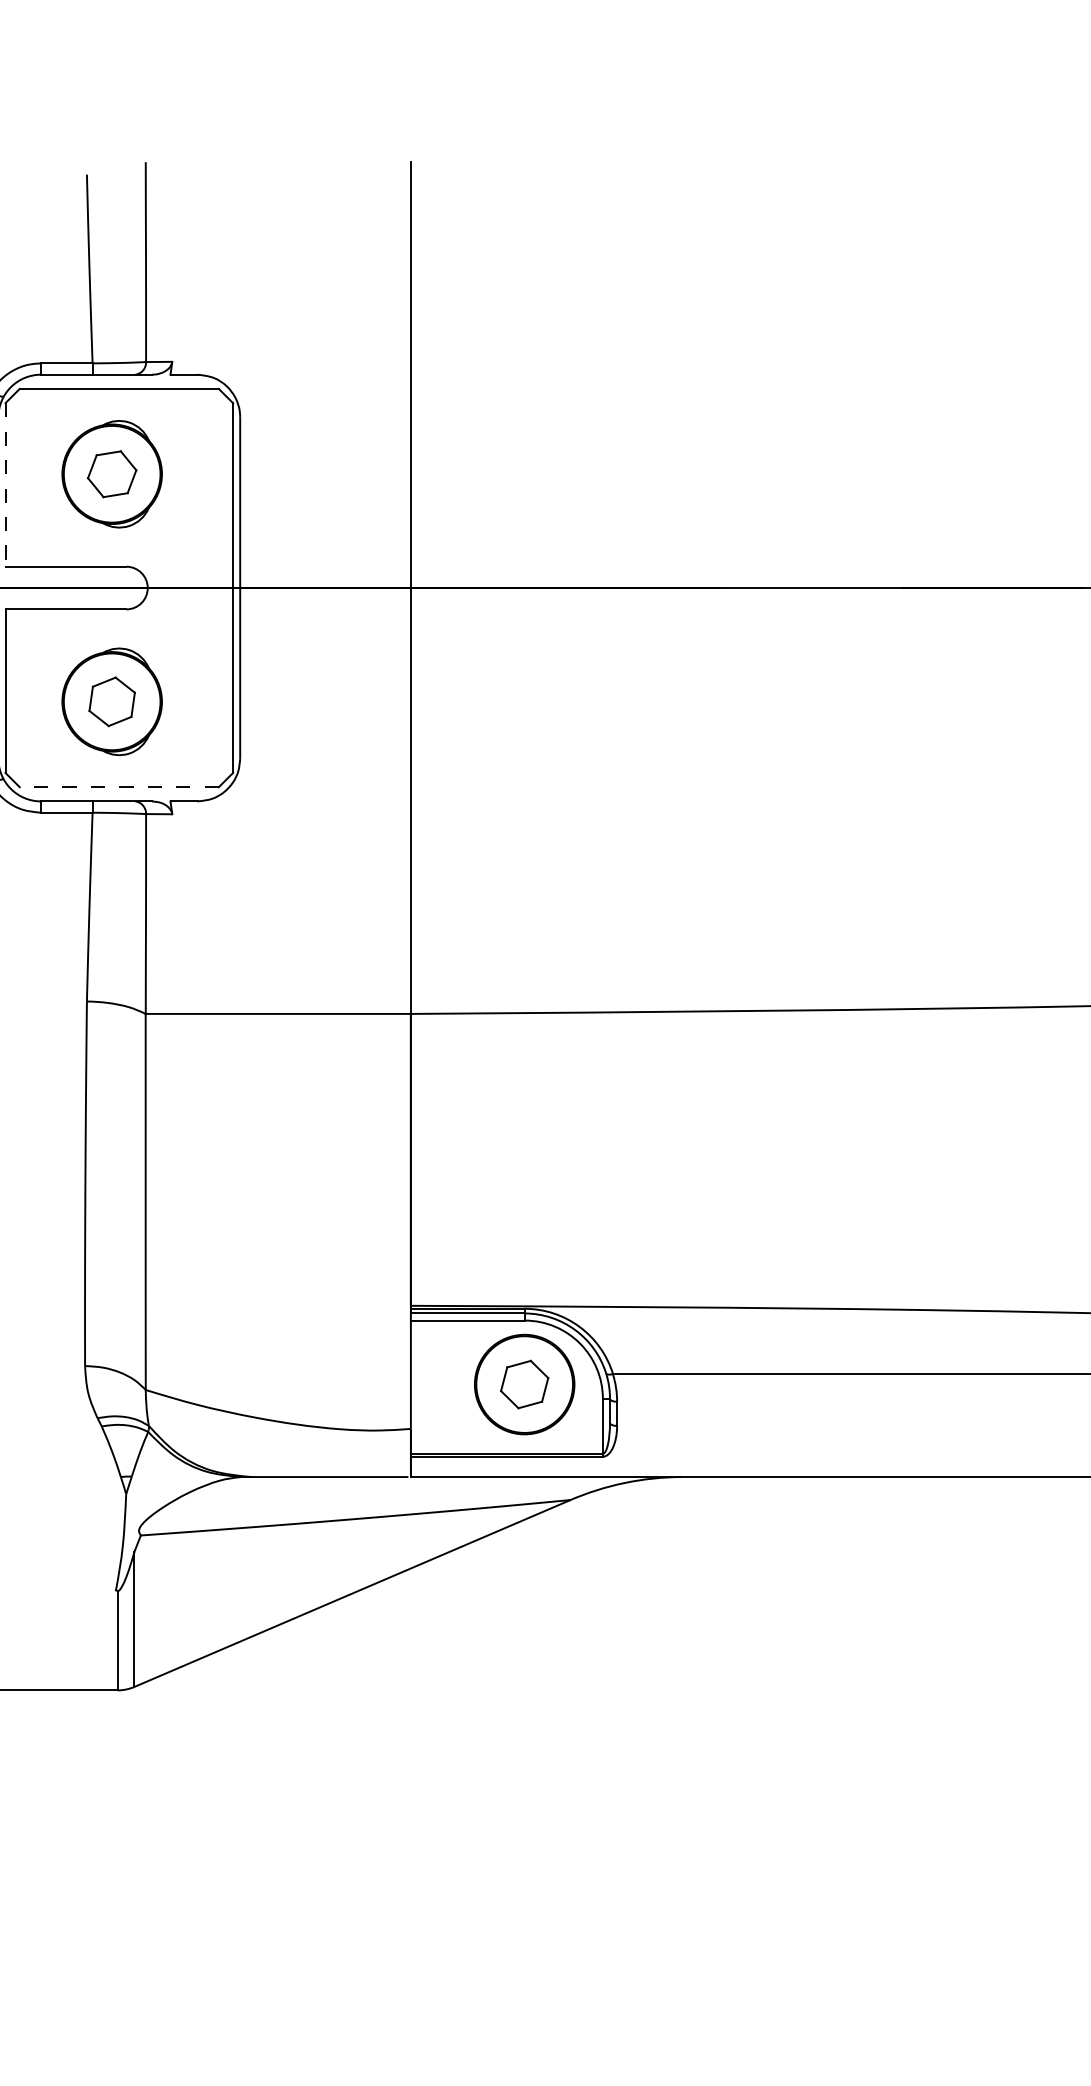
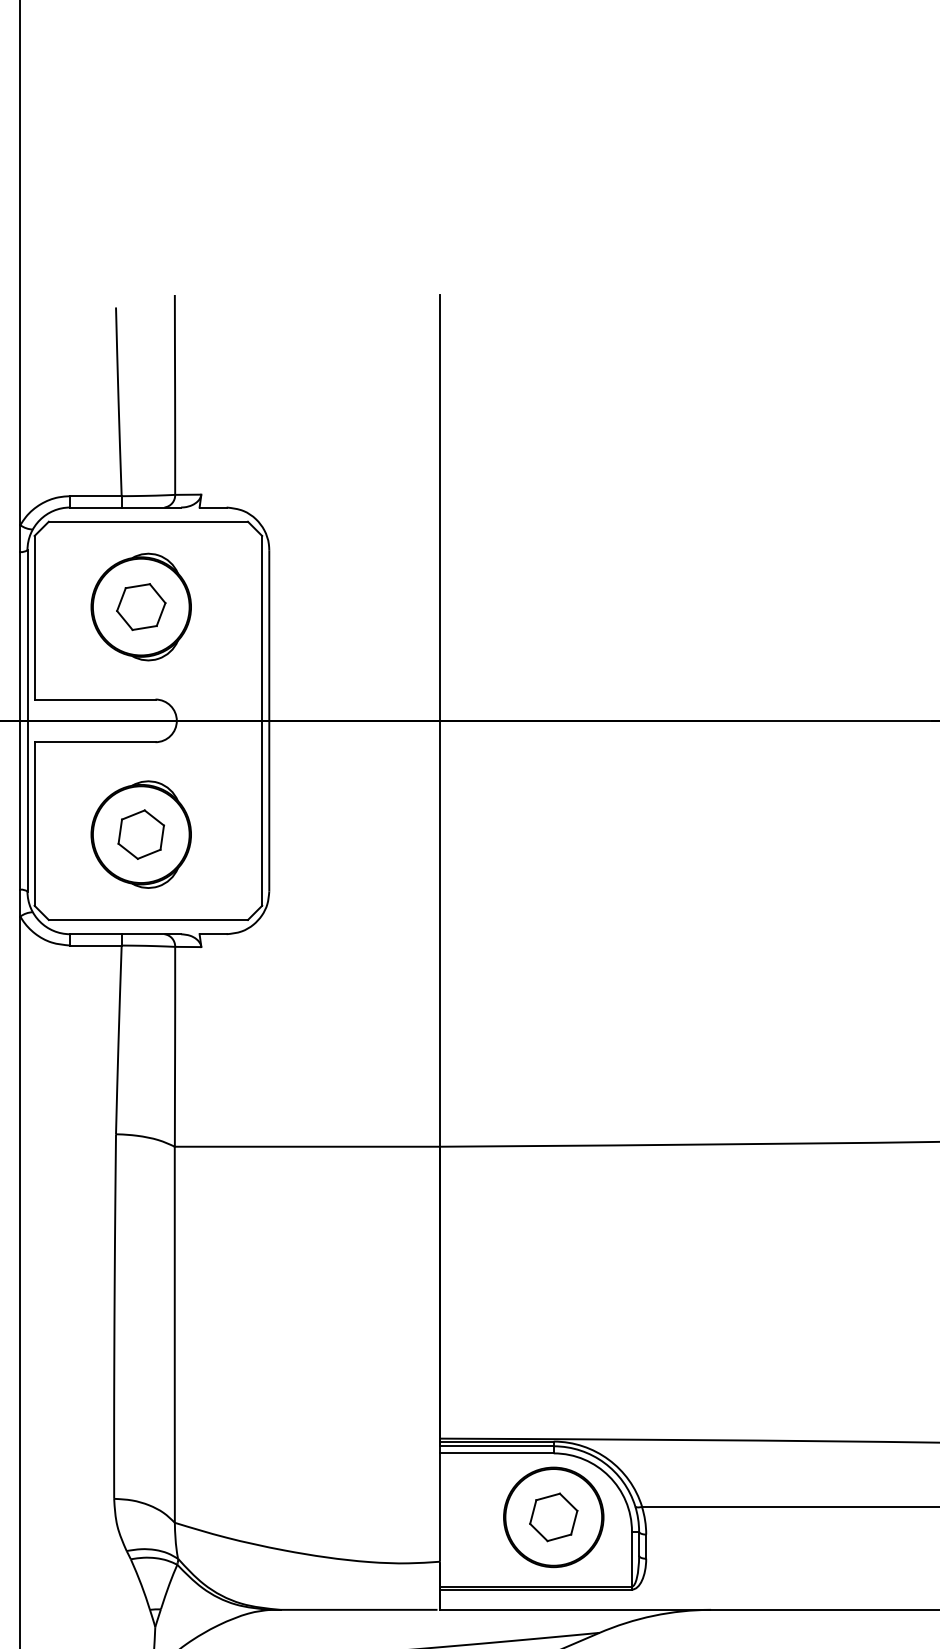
line: (5, 484) -> (34, 617), dashed -> solid
line: (119, 787) -> (148, 920), dashed -> solid

